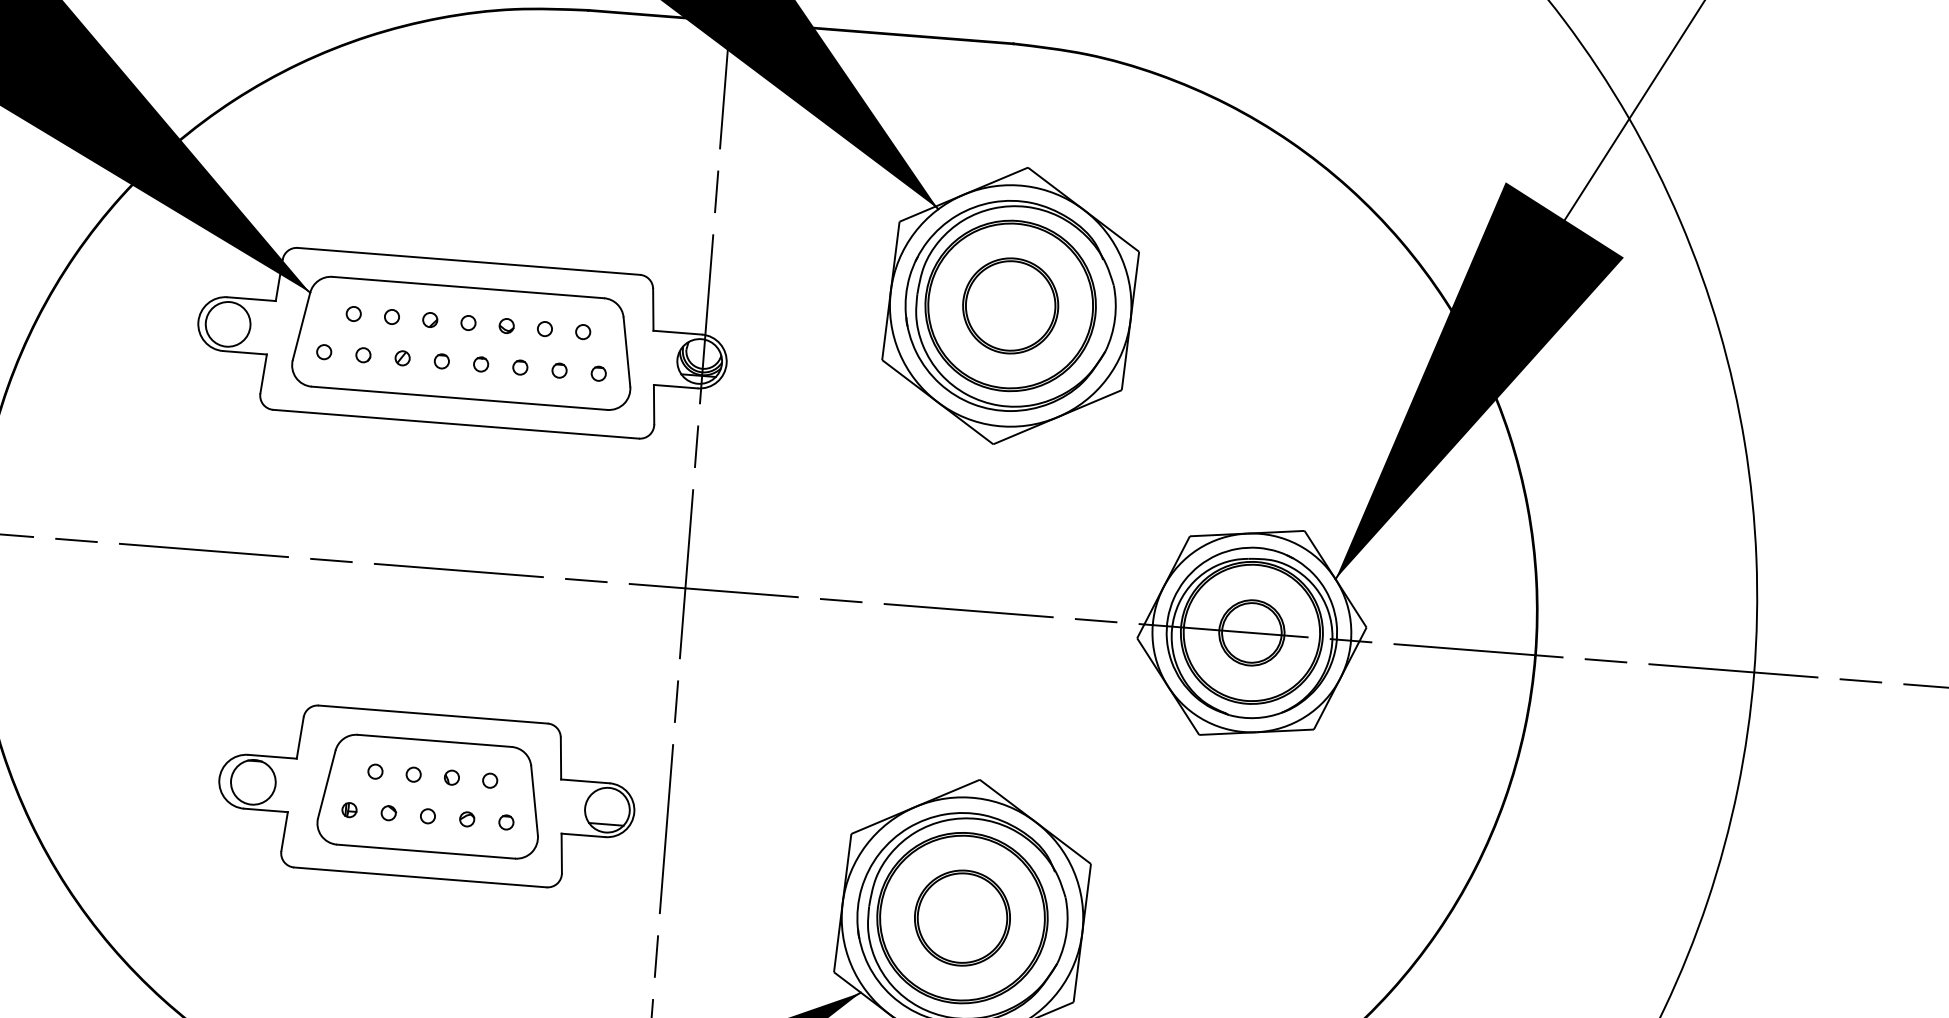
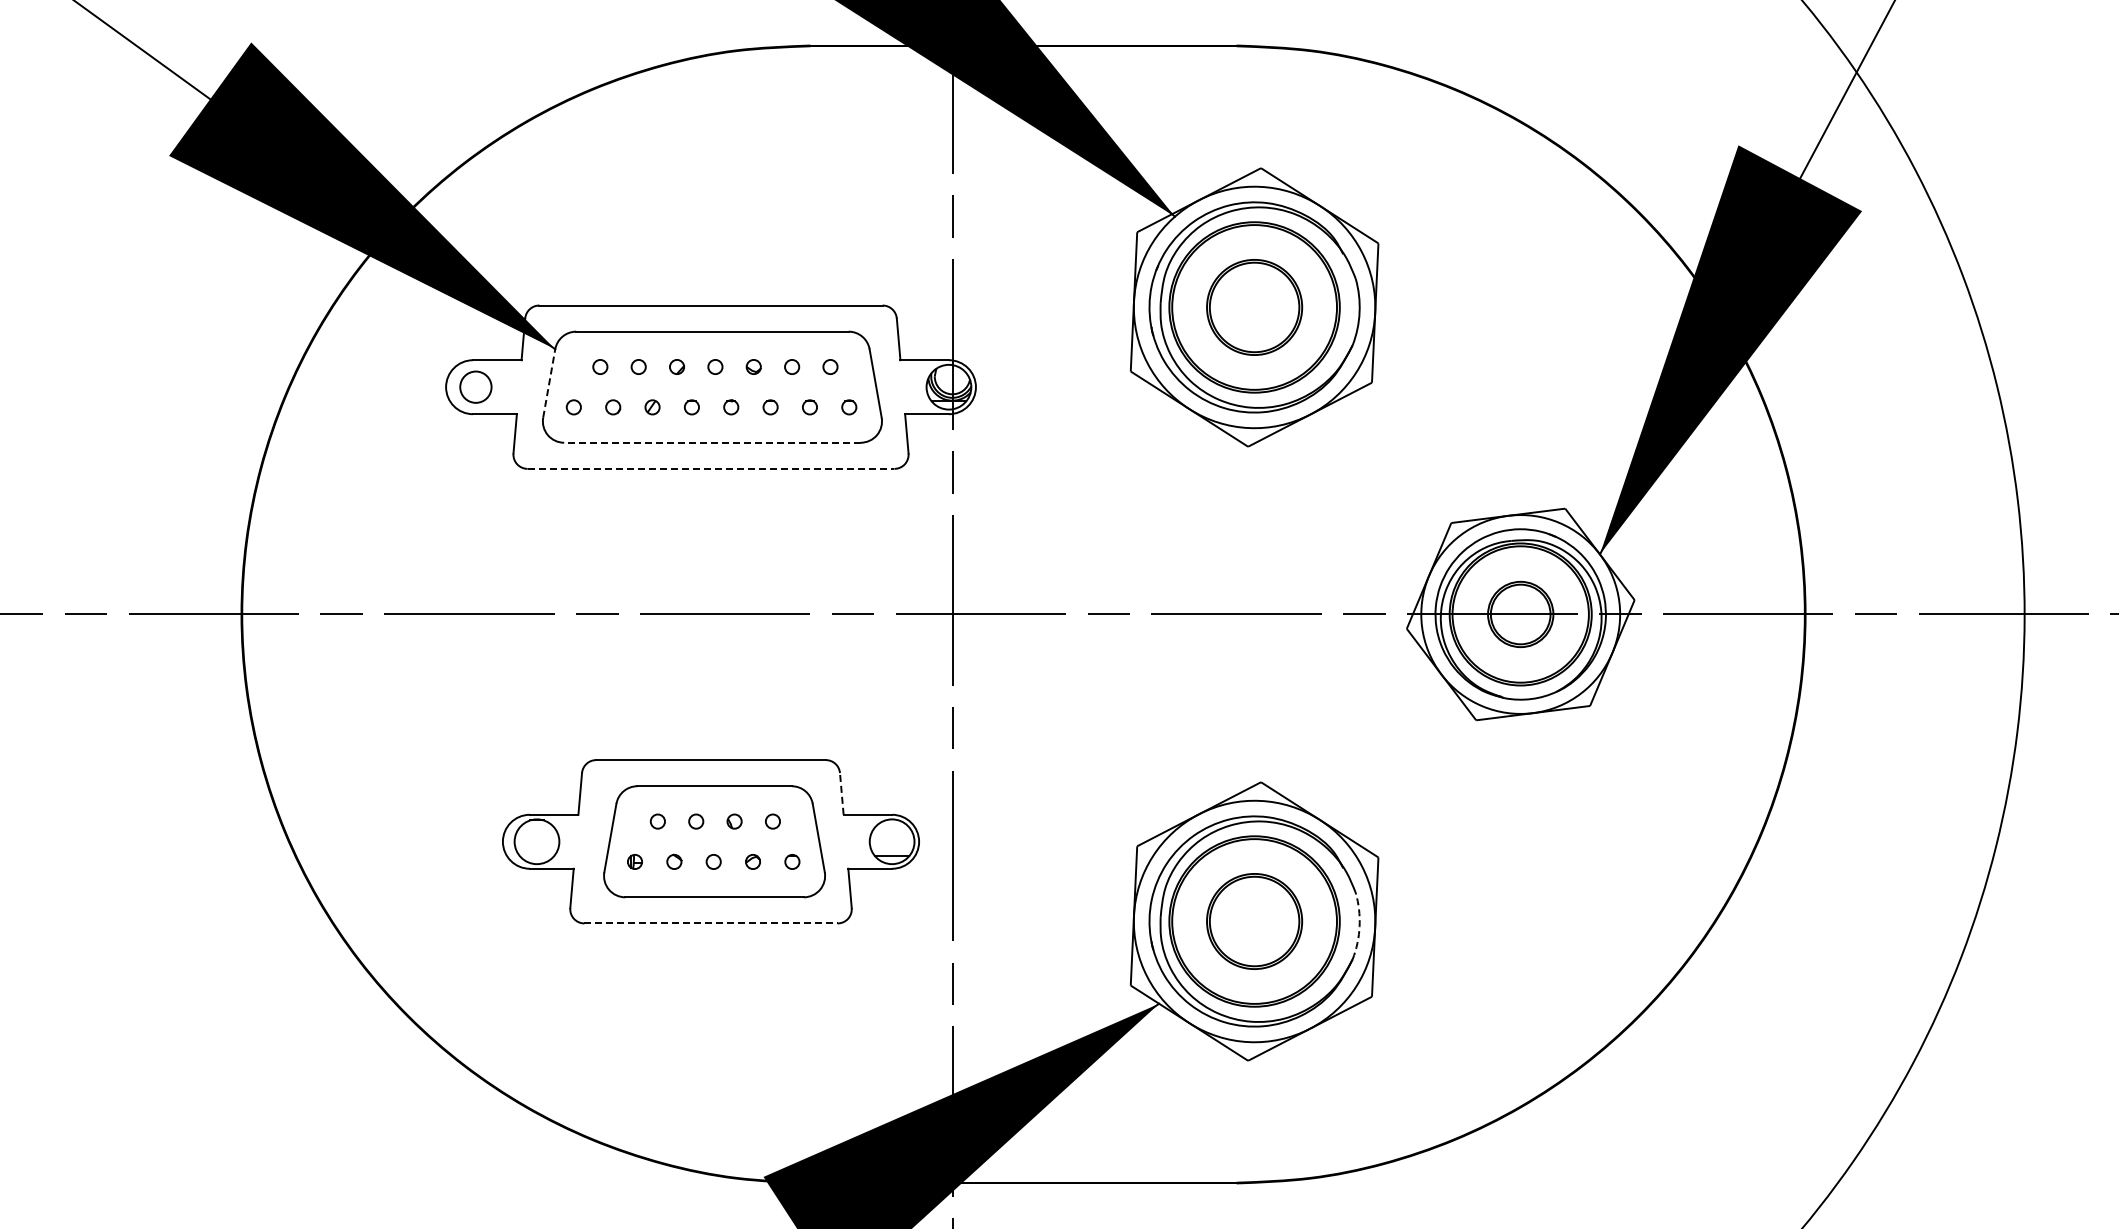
circle: (227, 323) -> (475, 386), size x0.7
line: (301, 326) -> (549, 383), solid -> dashed
line: (458, 397) -> (711, 442), solid -> dashed
line: (456, 423) -> (711, 468), solid -> dashed
line: (560, 758) -> (841, 793), solid -> dashed
line: (420, 877) -> (711, 923), solid -> dashed
arc: (1066, 931) -> (1359, 926), solid -> dashed

